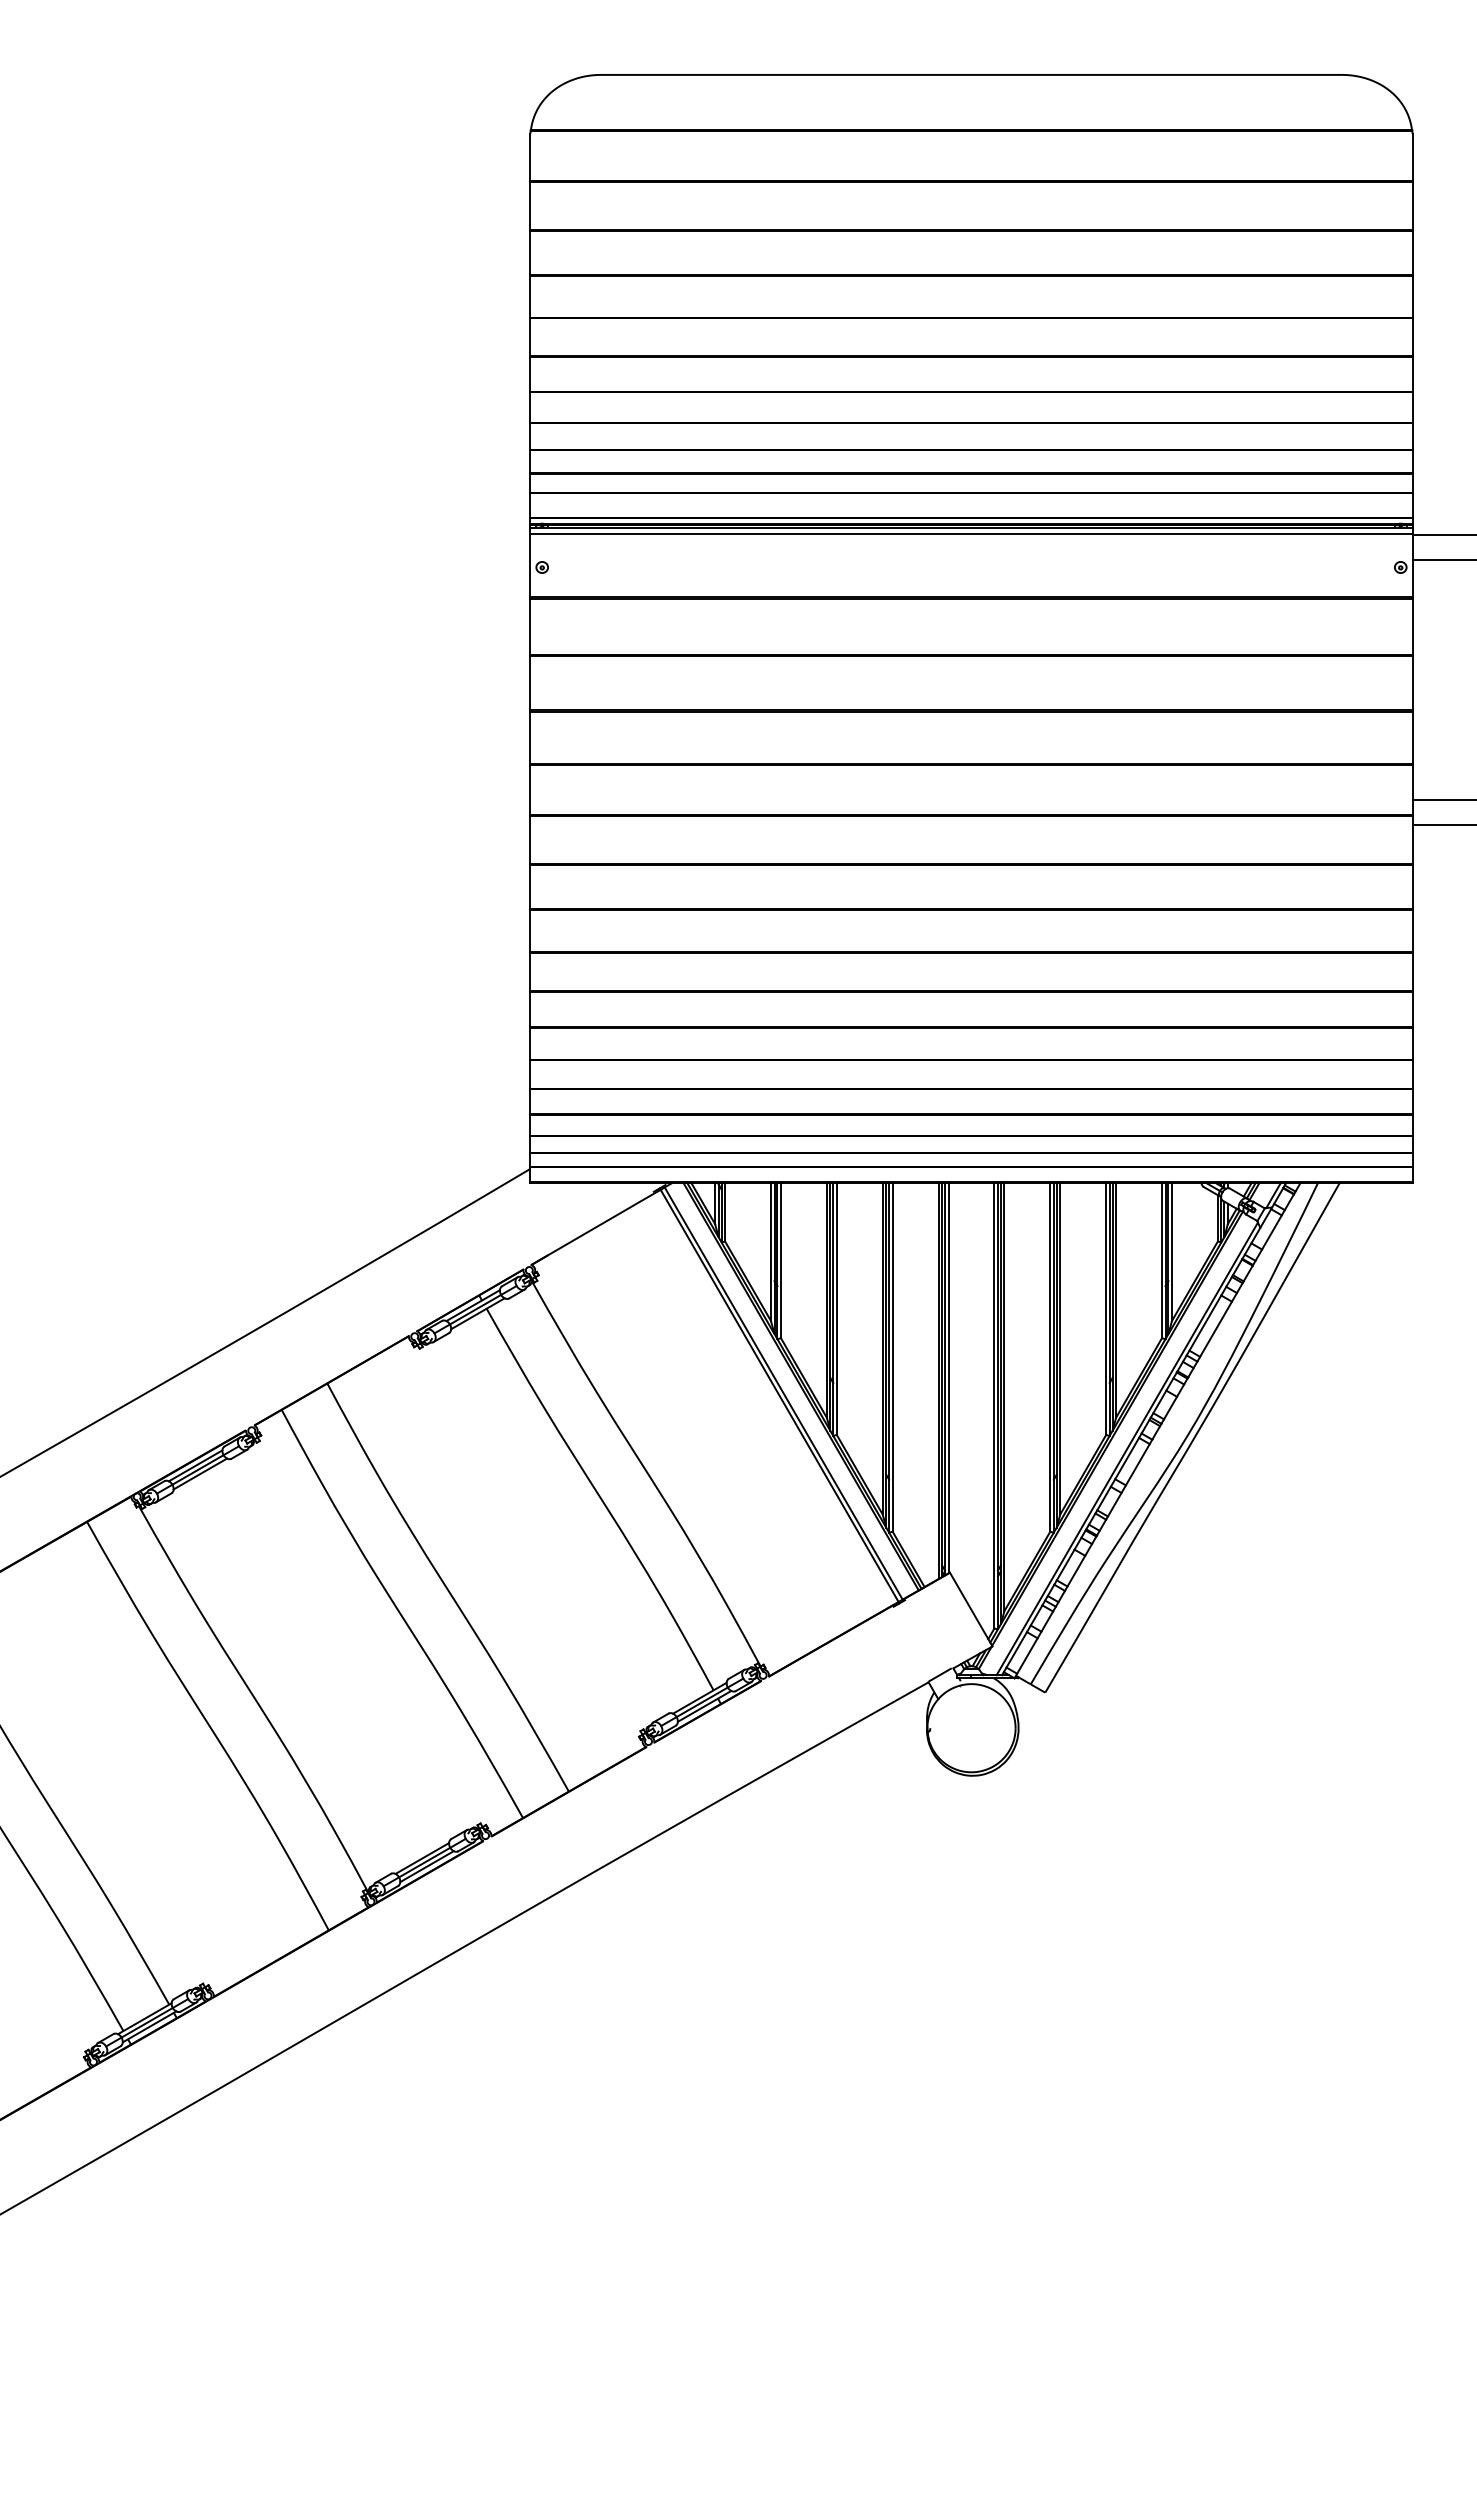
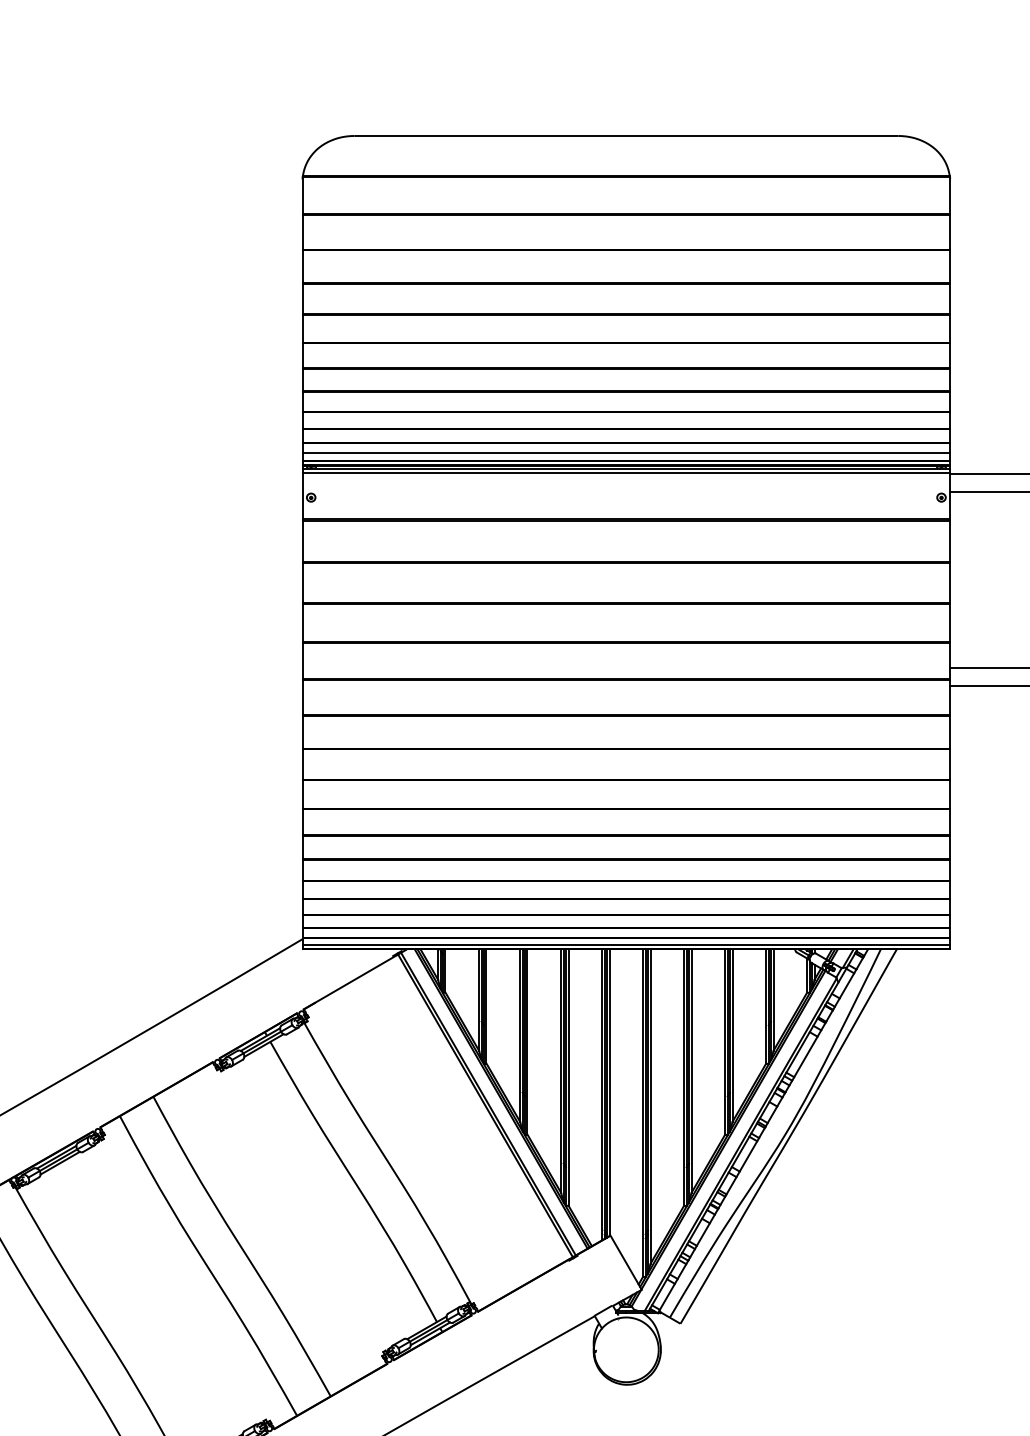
line: (971, 507) -> (626, 453), added
line: (971, 1176) -> (626, 944), added

